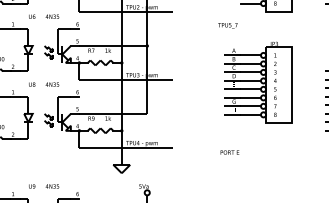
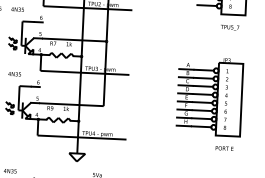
text: (227, 25) -> (229, 27), moved
part: (258, 82) -> (210, 96), moved
text: (229, 152) -> (224, 148), moved

